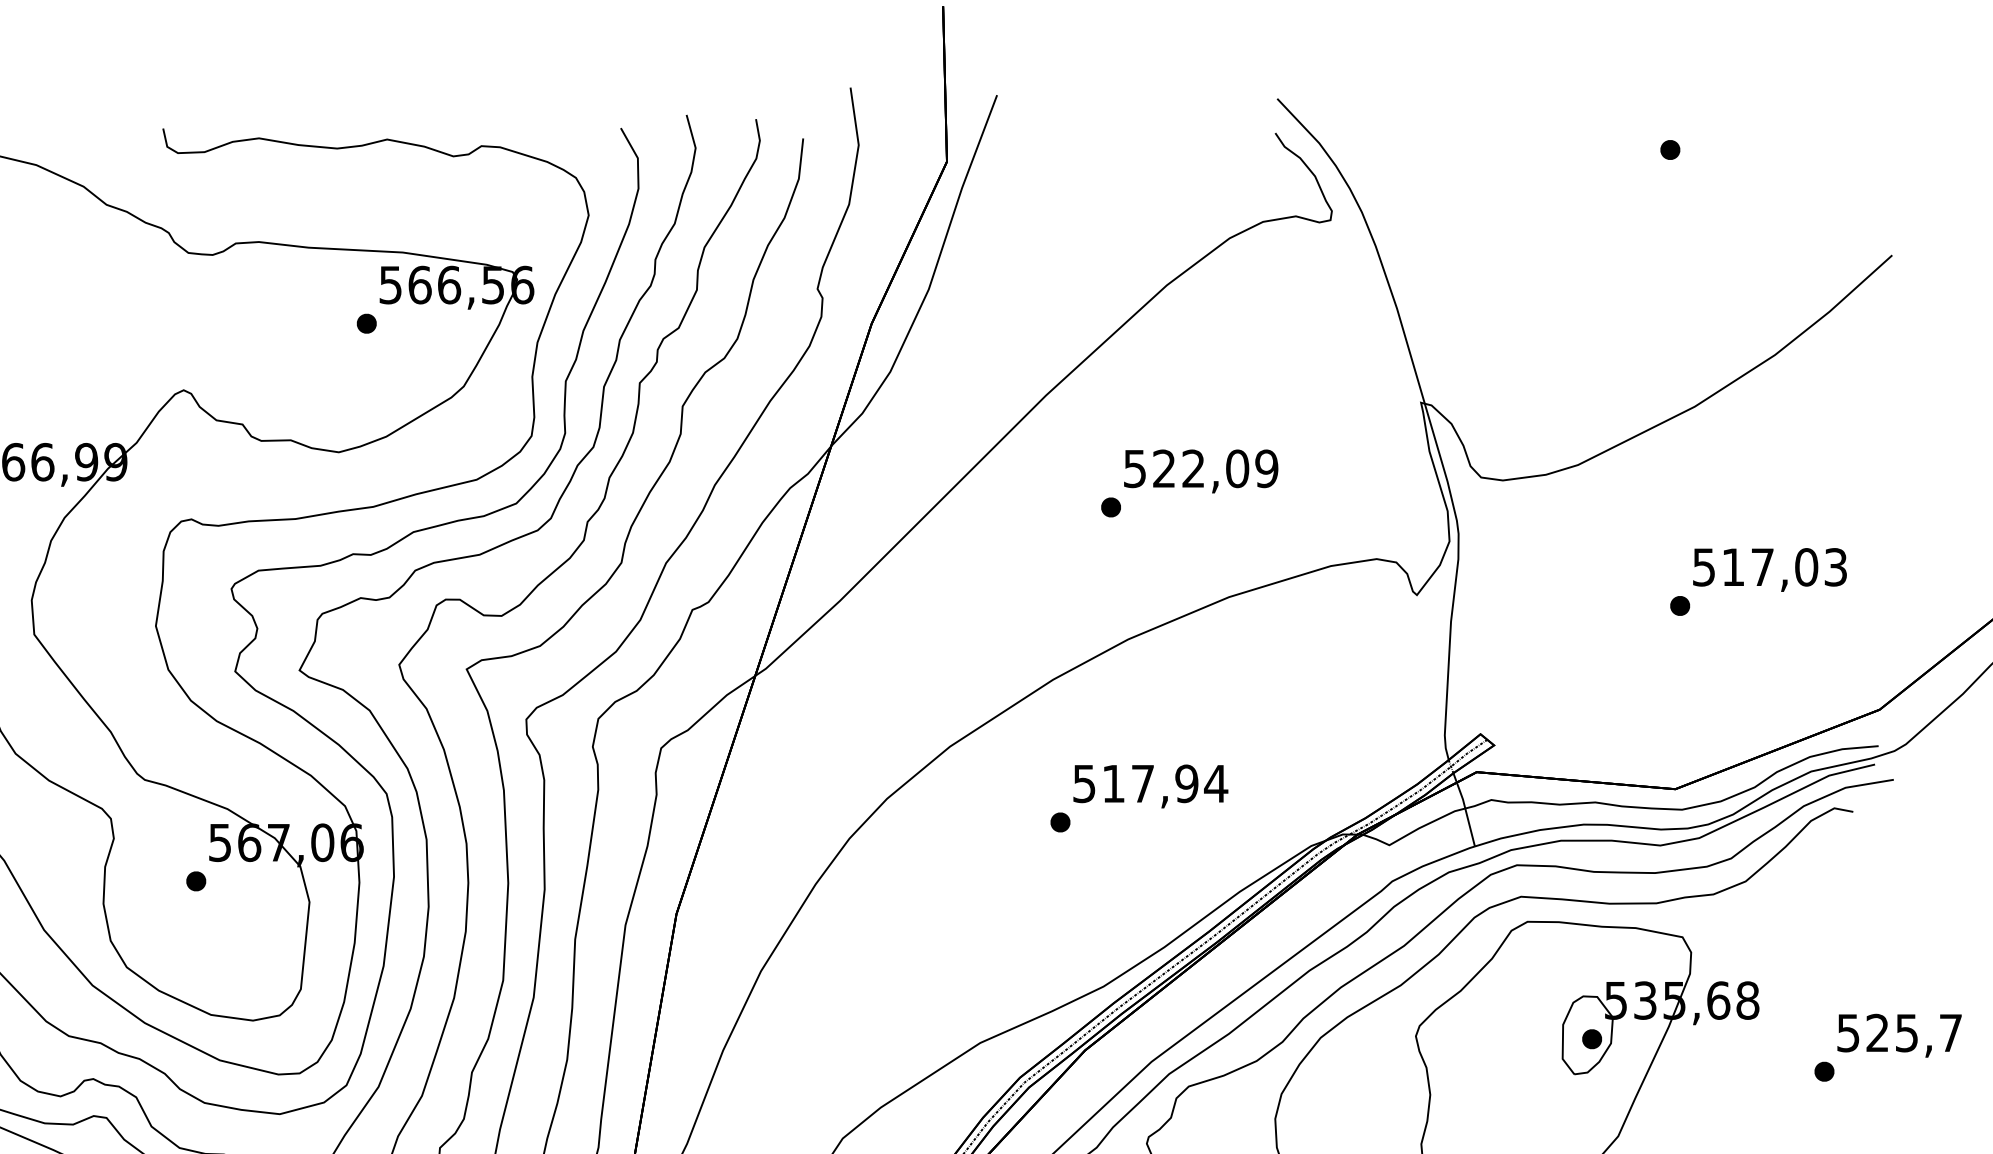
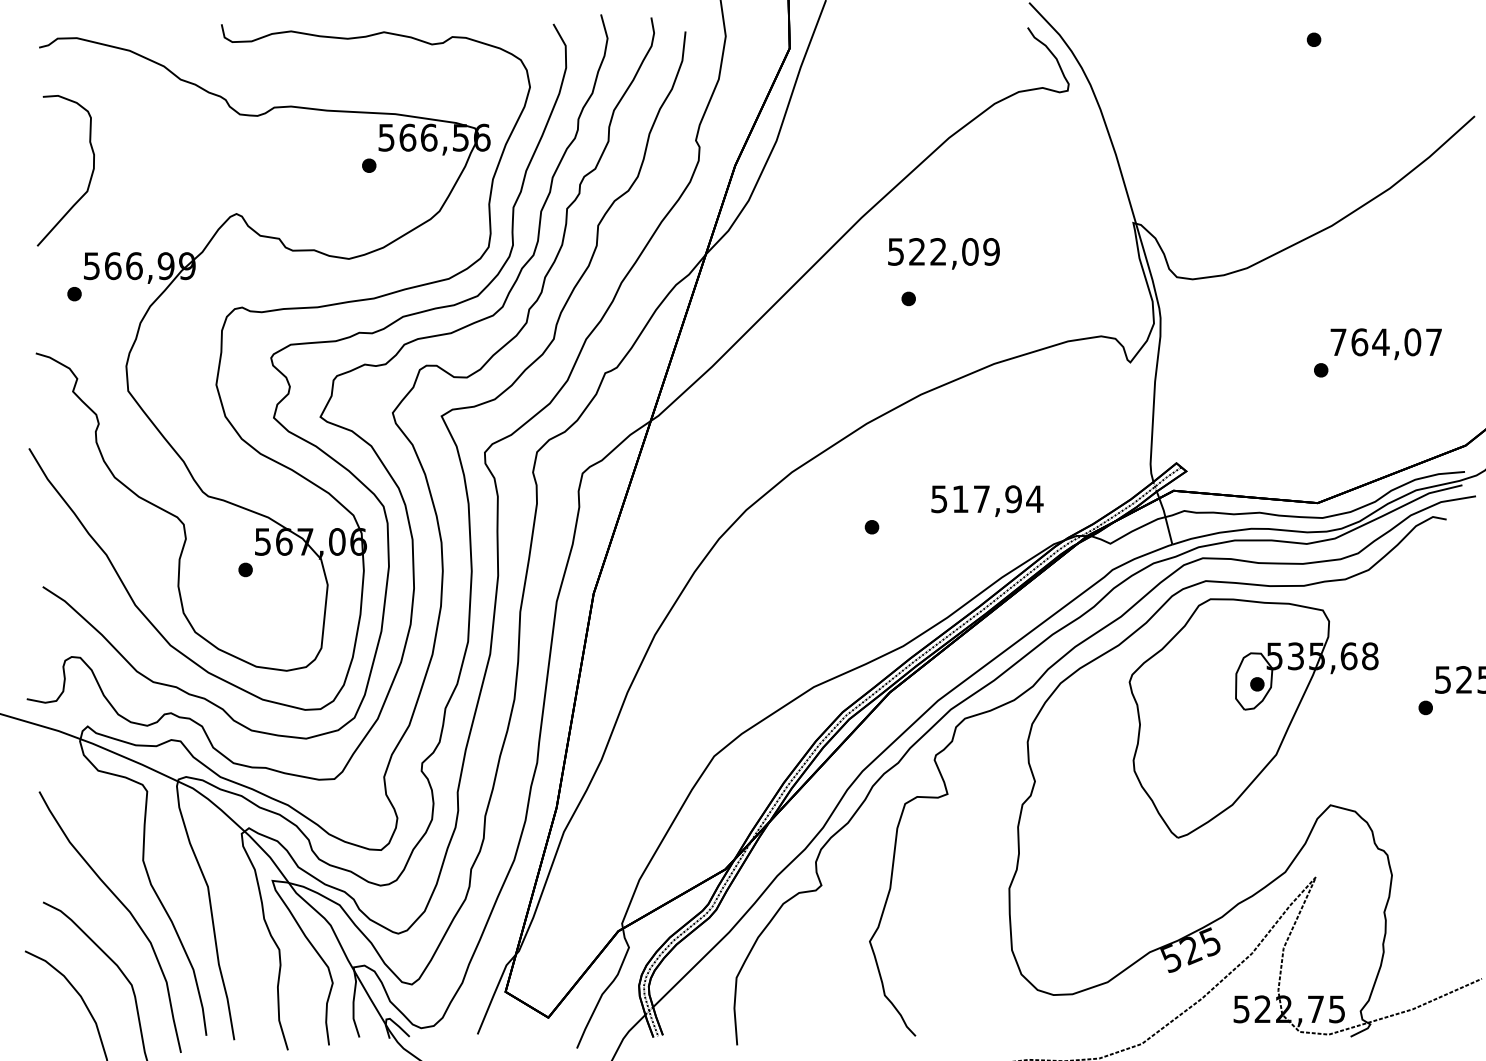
text: (1200, 470) -> (943, 253), moved
text: (1768, 567) -> (1385, 342), 517,03 -> 764,07
text: (1150, 785) -> (987, 500), moved

